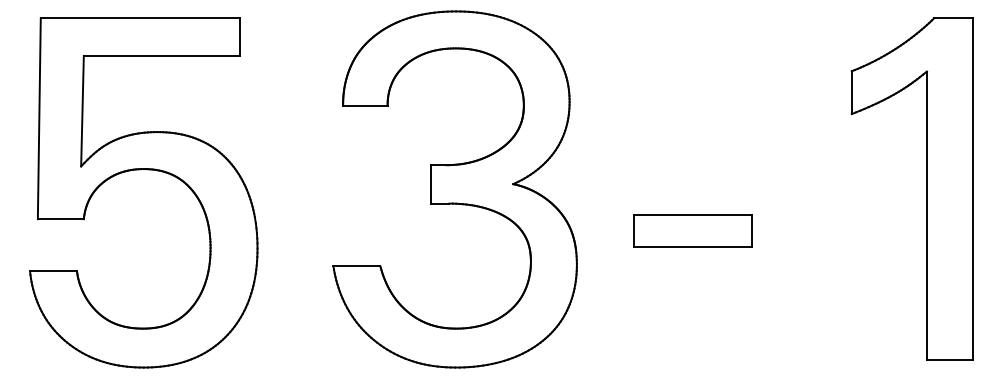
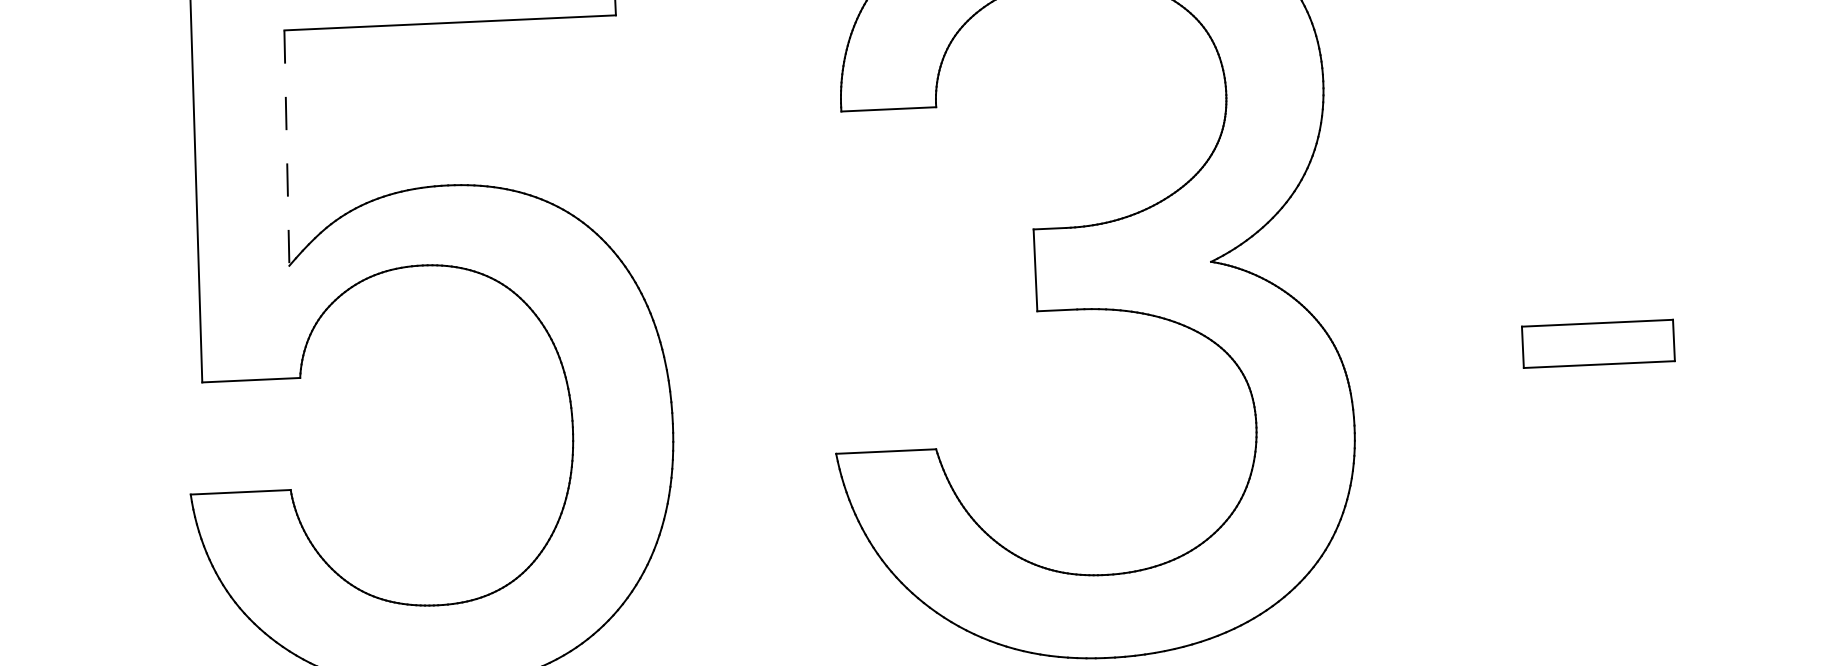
line: (82, 111) -> (286, 148), solid -> dashed
part: (692, 230) -> (1597, 343), size x0.6

